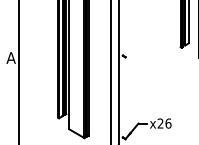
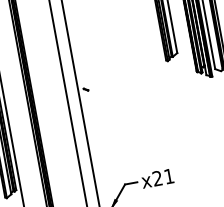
text: (168, 123) -> (169, 176), x26 -> x21

